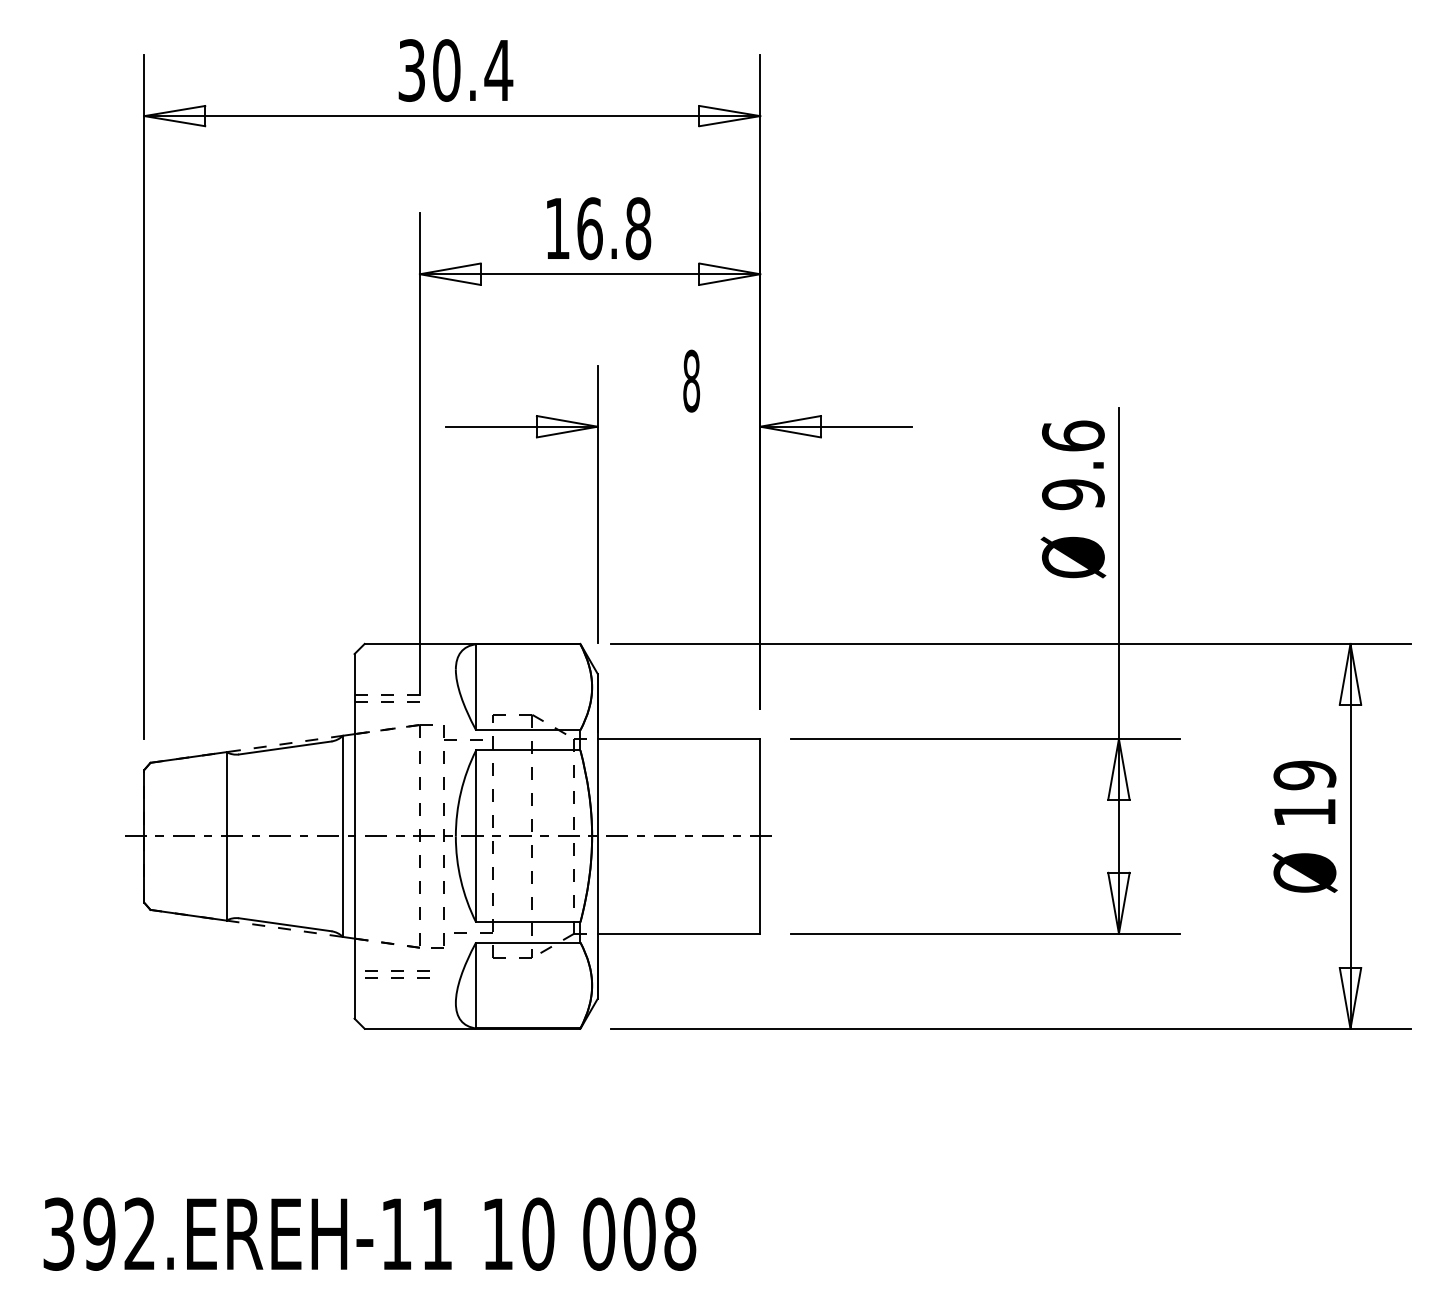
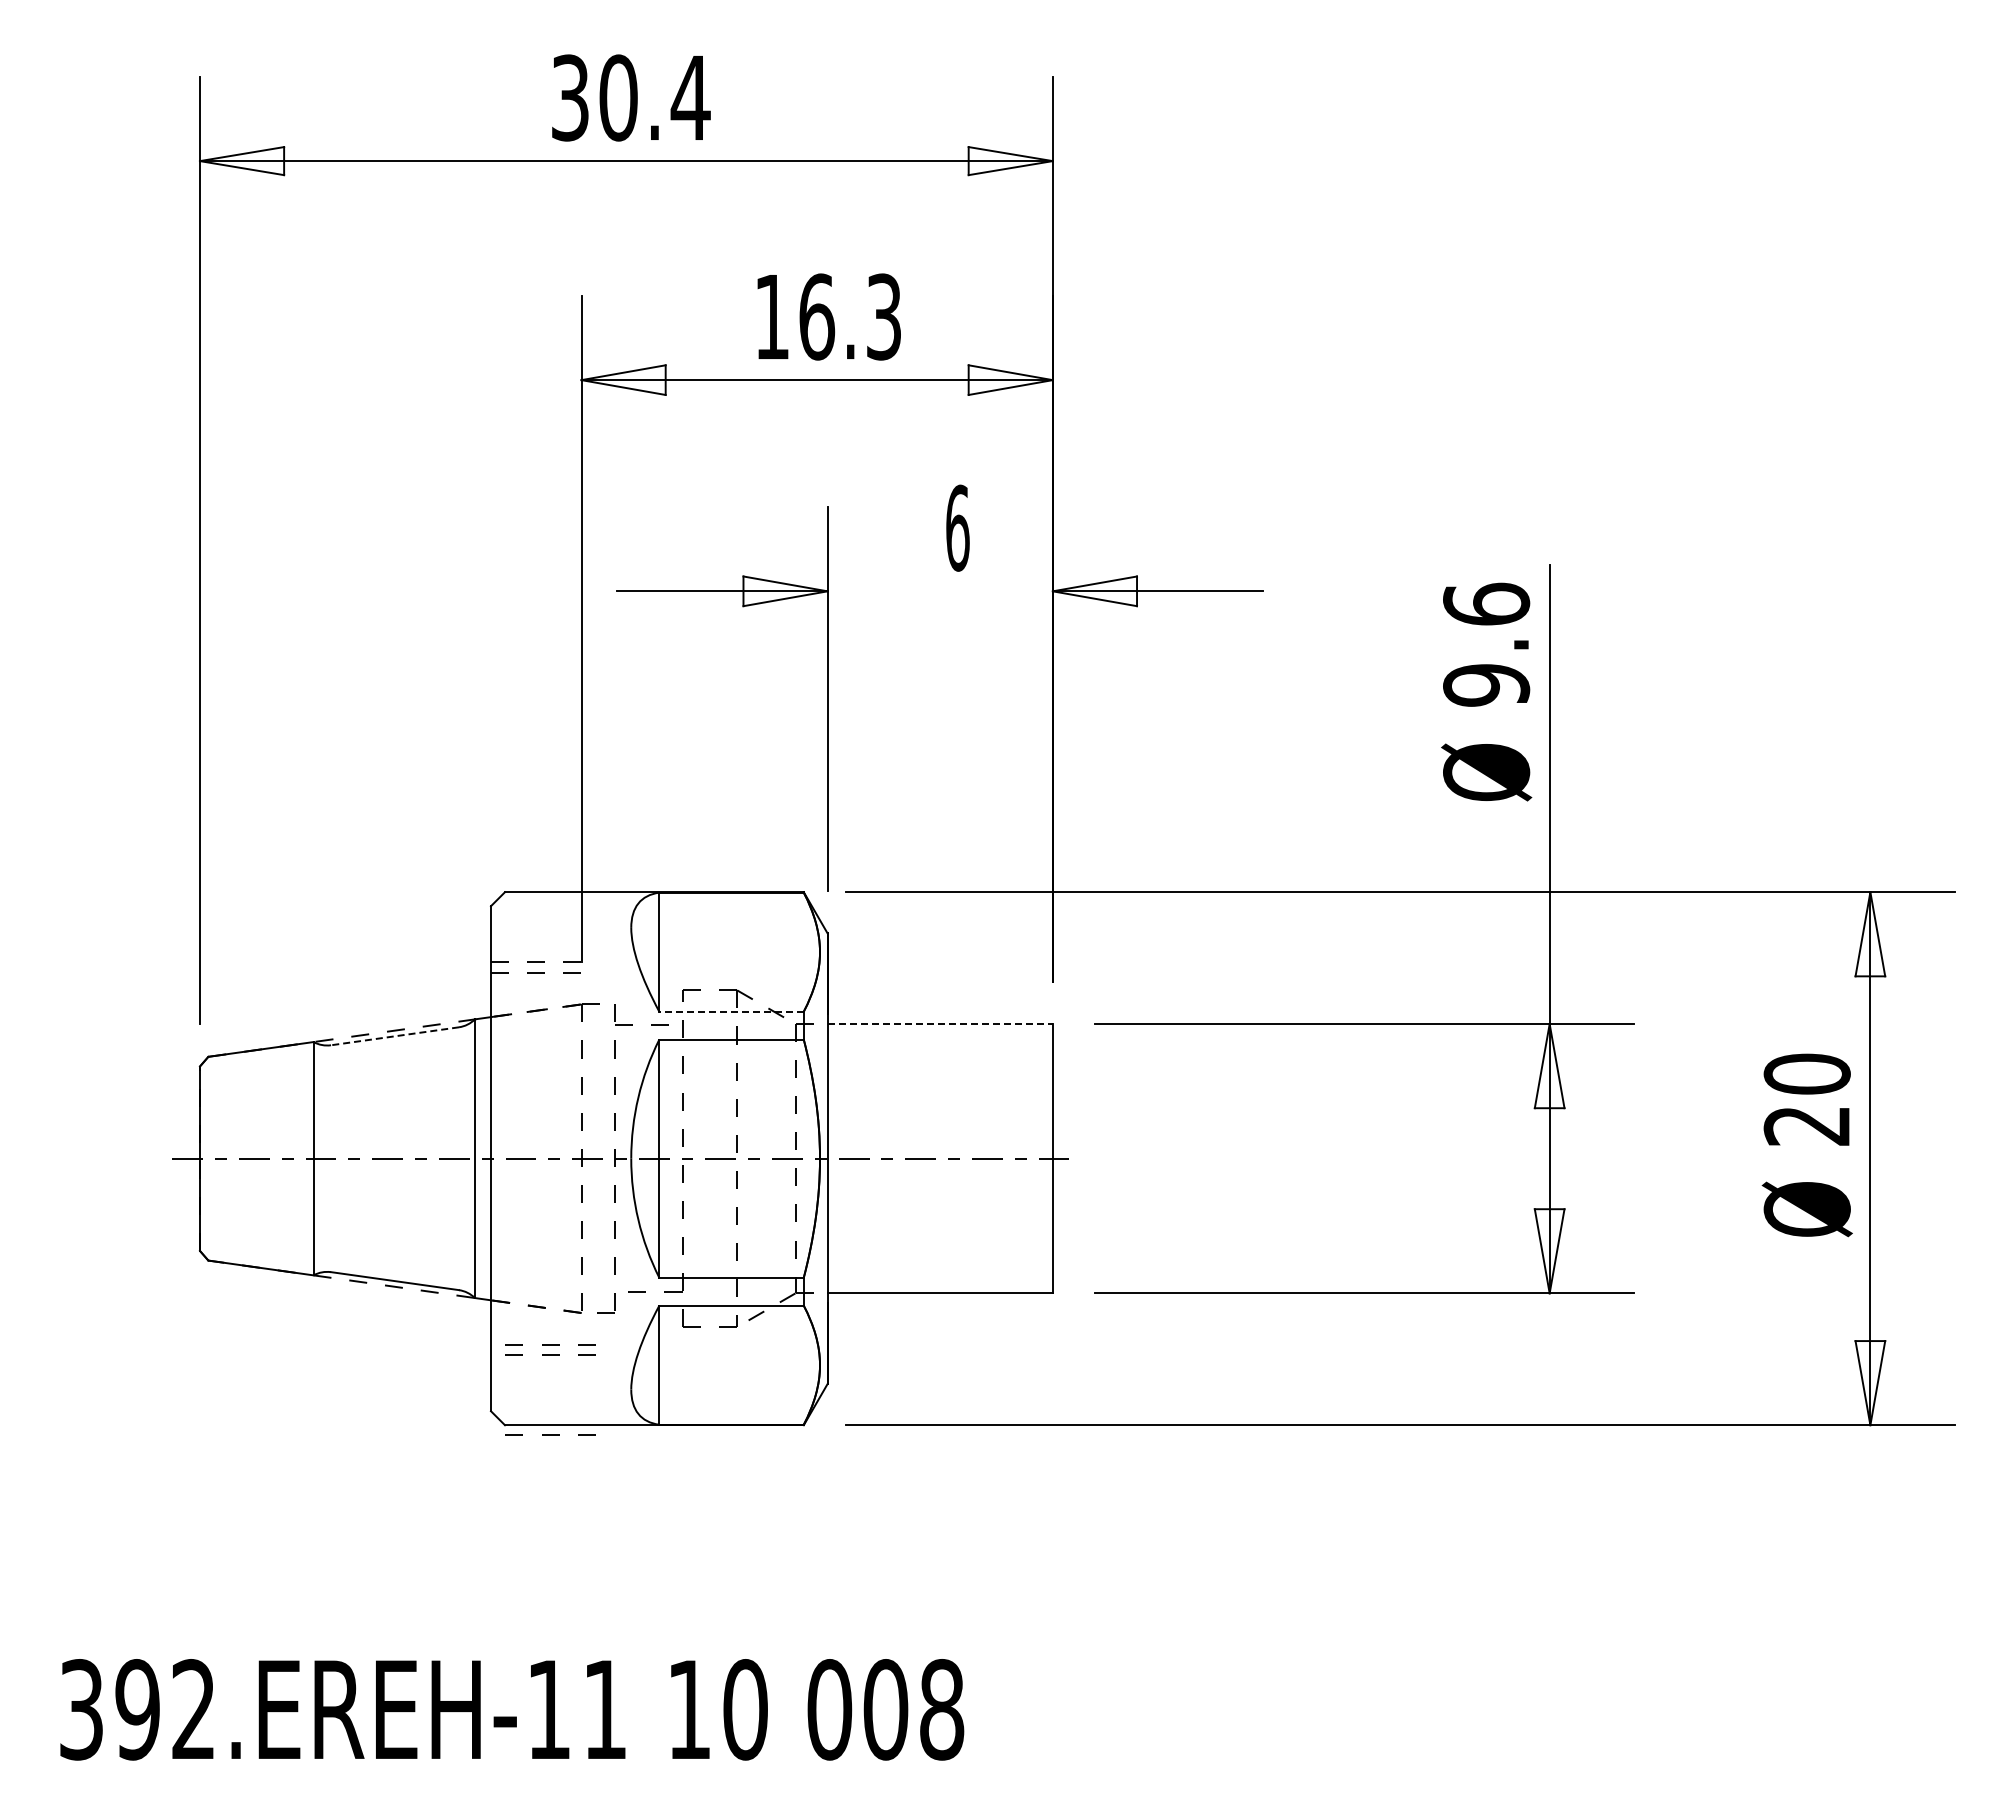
text: (637, 228) -> (883, 316), 16.8 -> 16.3
text: (691, 380) -> (957, 527), 8 -> 6
line: (528, 730) -> (731, 1011), solid -> dashed
line: (679, 739) -> (940, 1024), solid -> dashed
line: (285, 748) -> (395, 1036), solid -> dashed
text: (1304, 793) -> (1806, 1099), 19 -> 20
line: (397, 1035) -> (550, 1434), added

